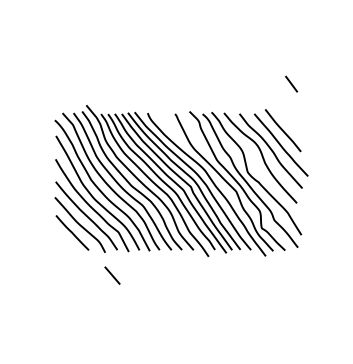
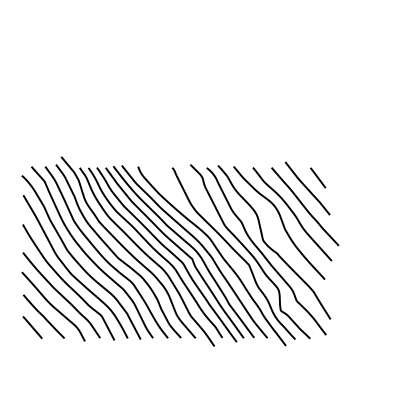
line: (291, 83) -> (318, 177), moved
line: (112, 275) -> (32, 327), moved

